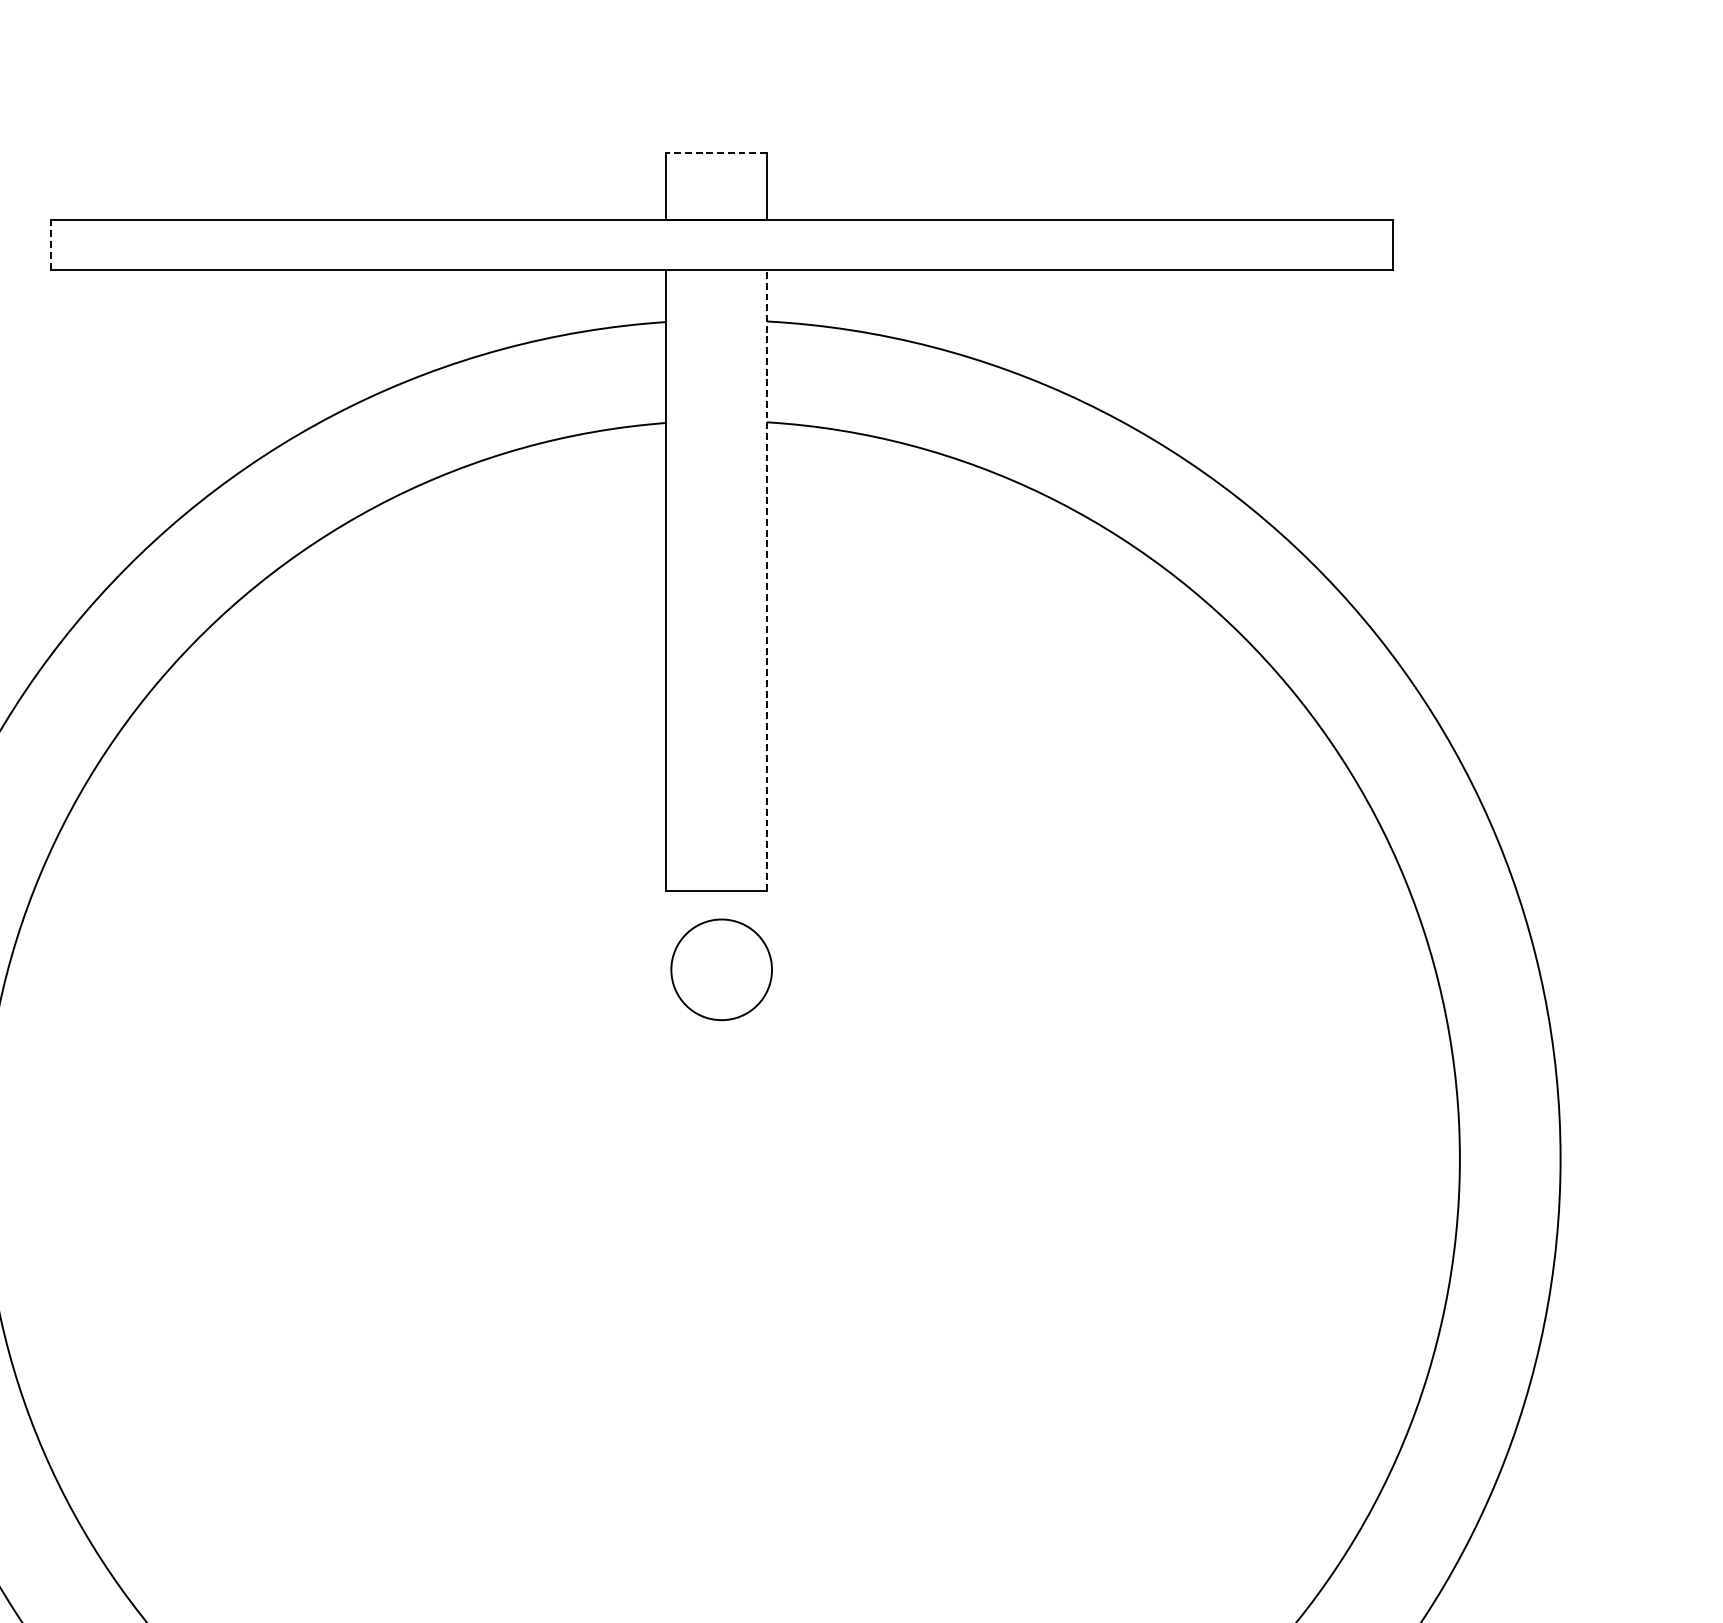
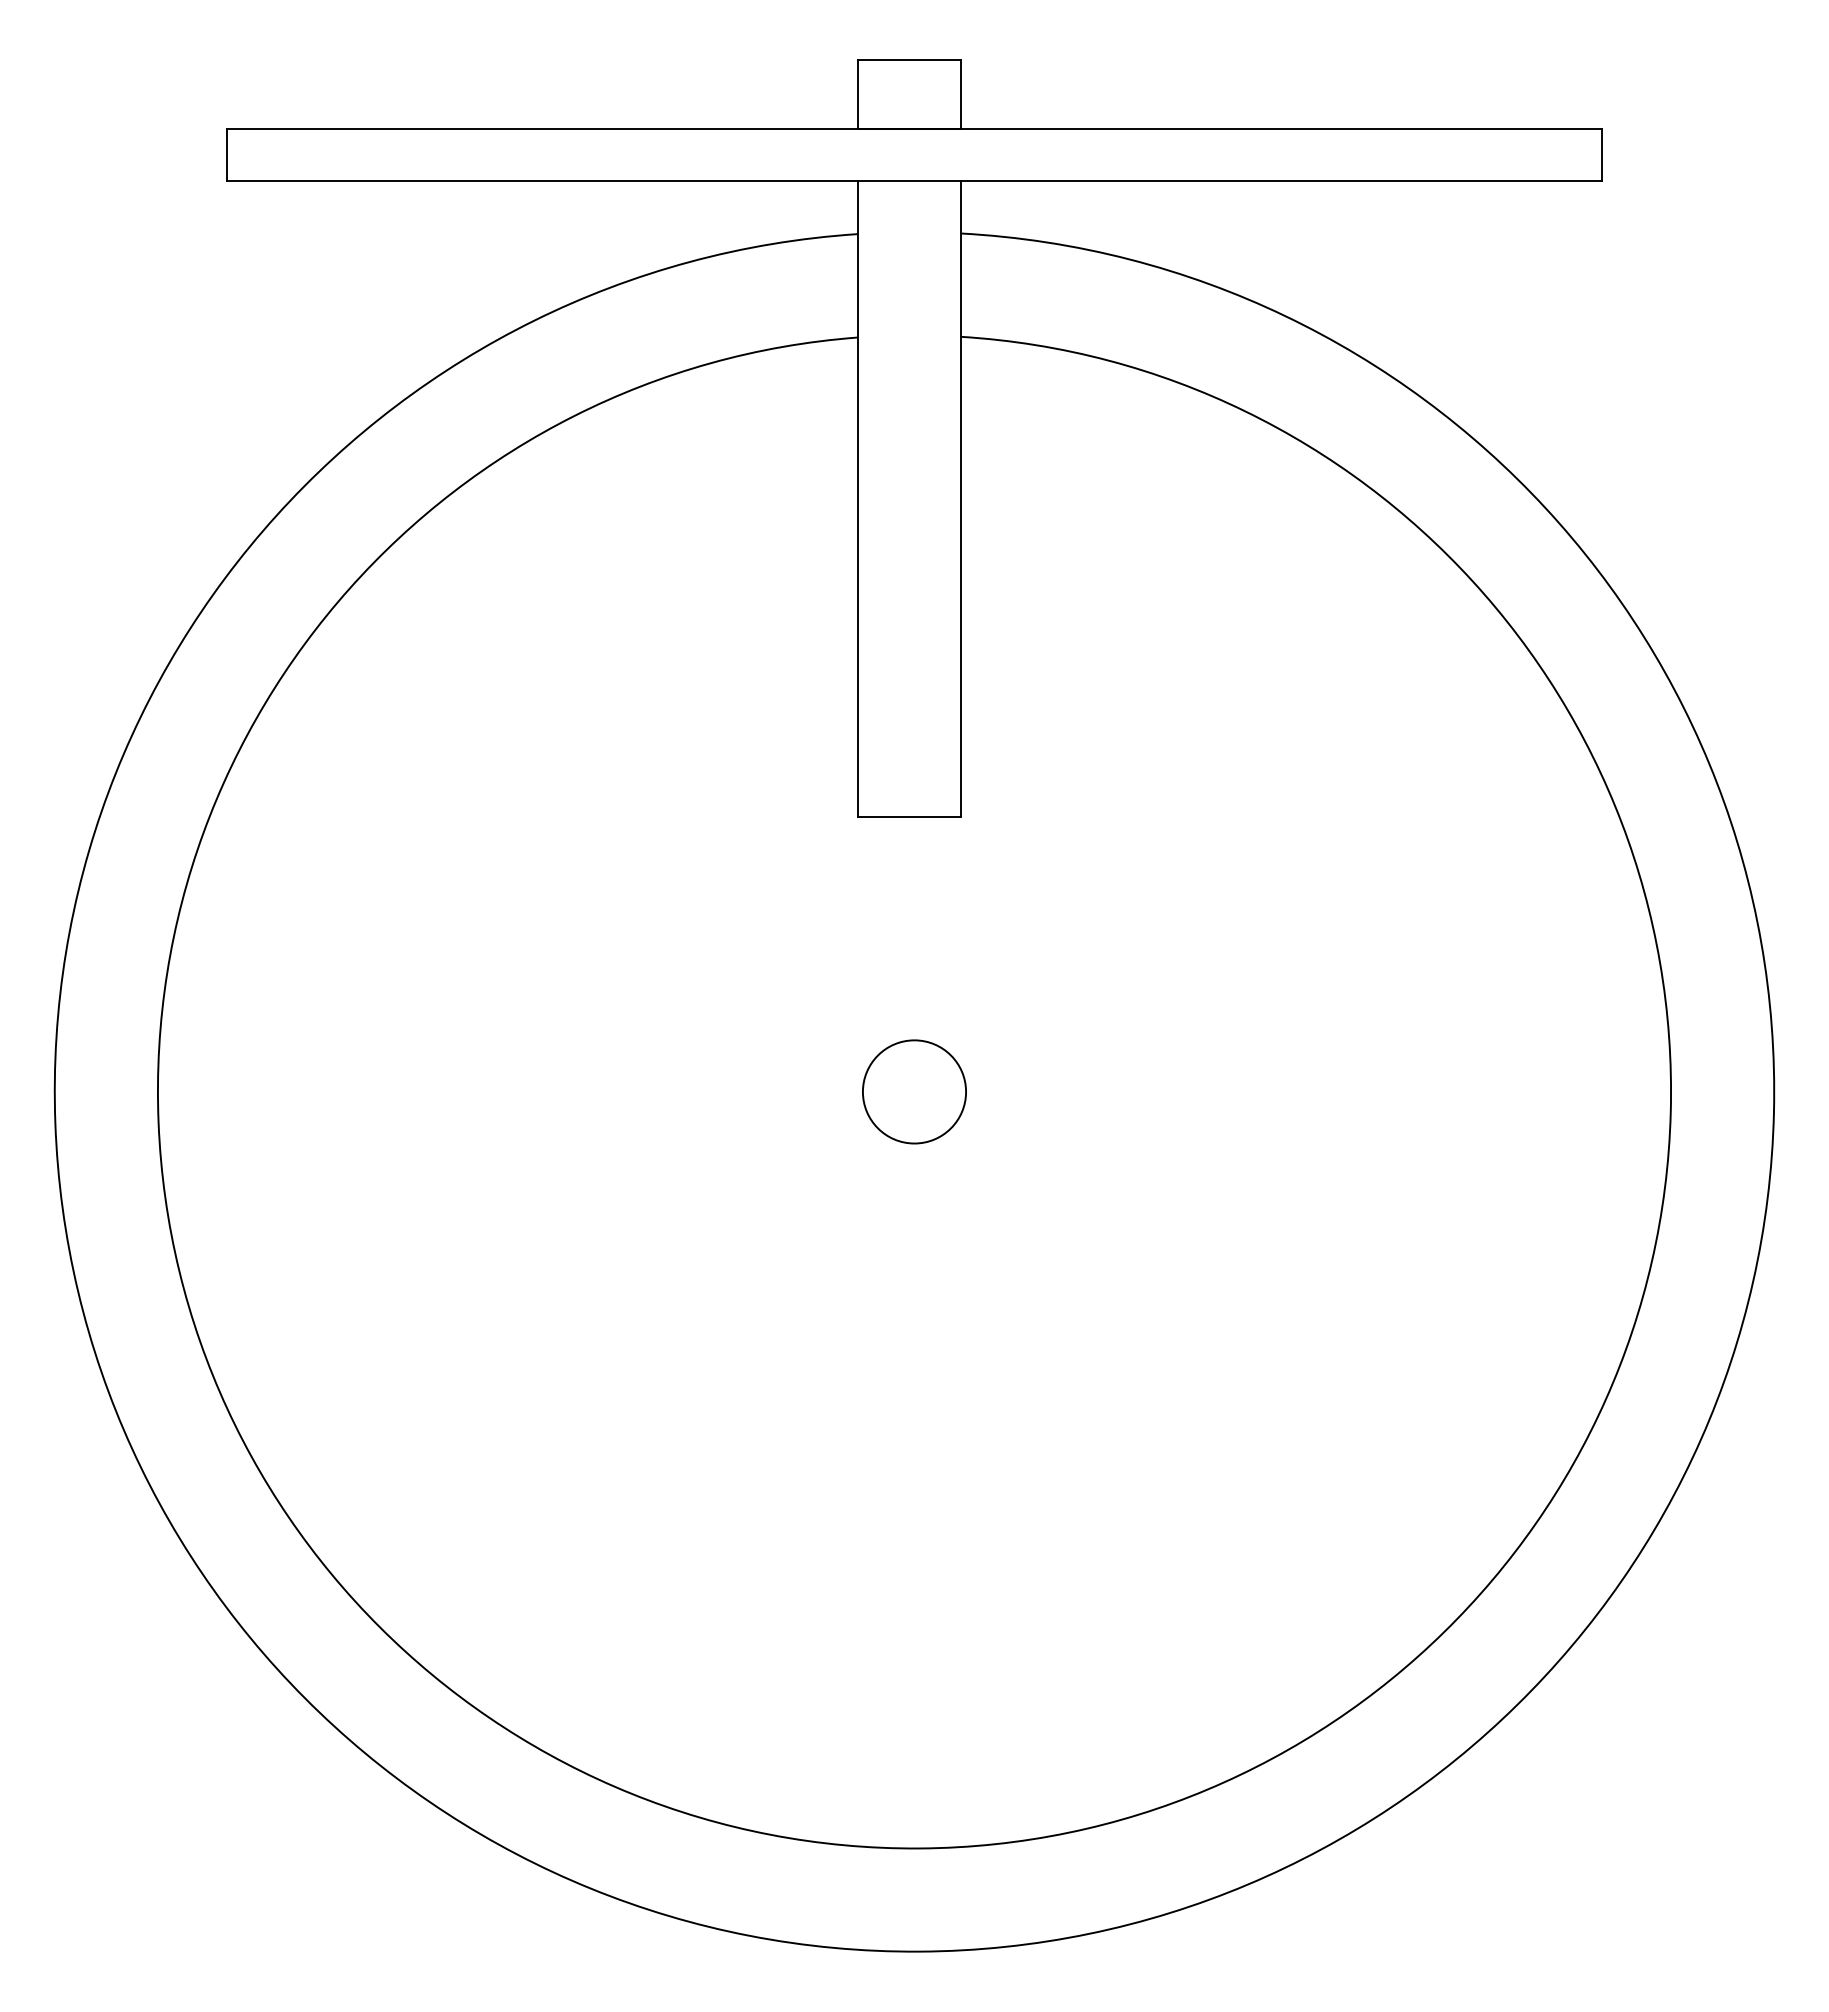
line: (716, 152) -> (909, 60), dashed -> solid
line: (50, 244) -> (226, 154), dashed -> solid
line: (766, 580) -> (960, 498), dashed -> solid
circle: (721, 969) -> (914, 1091), moved

